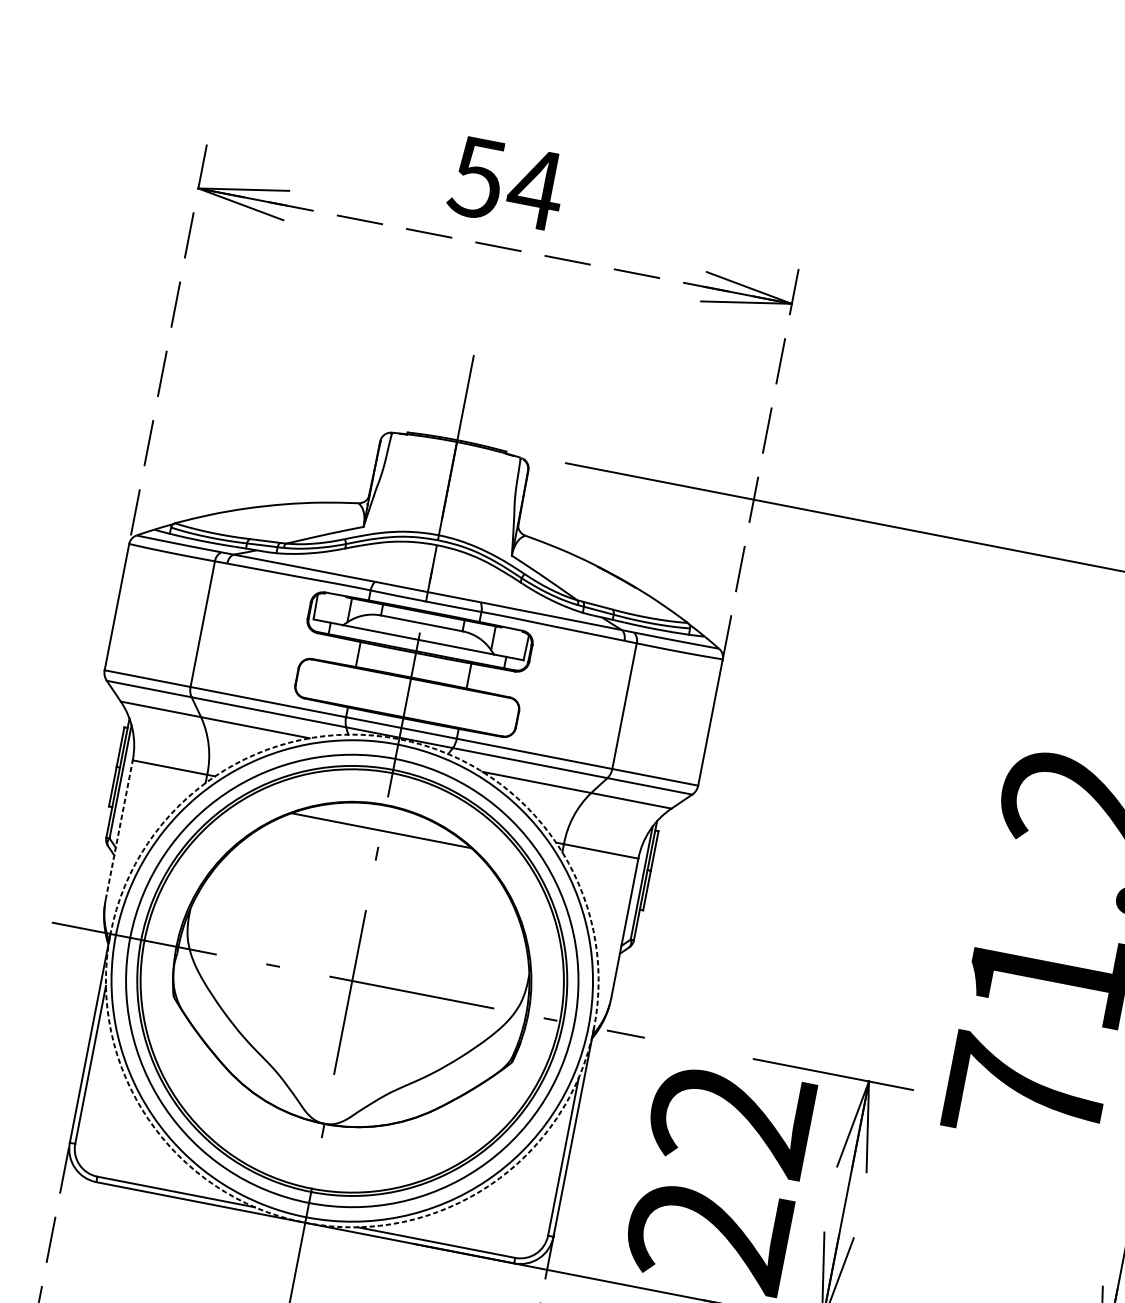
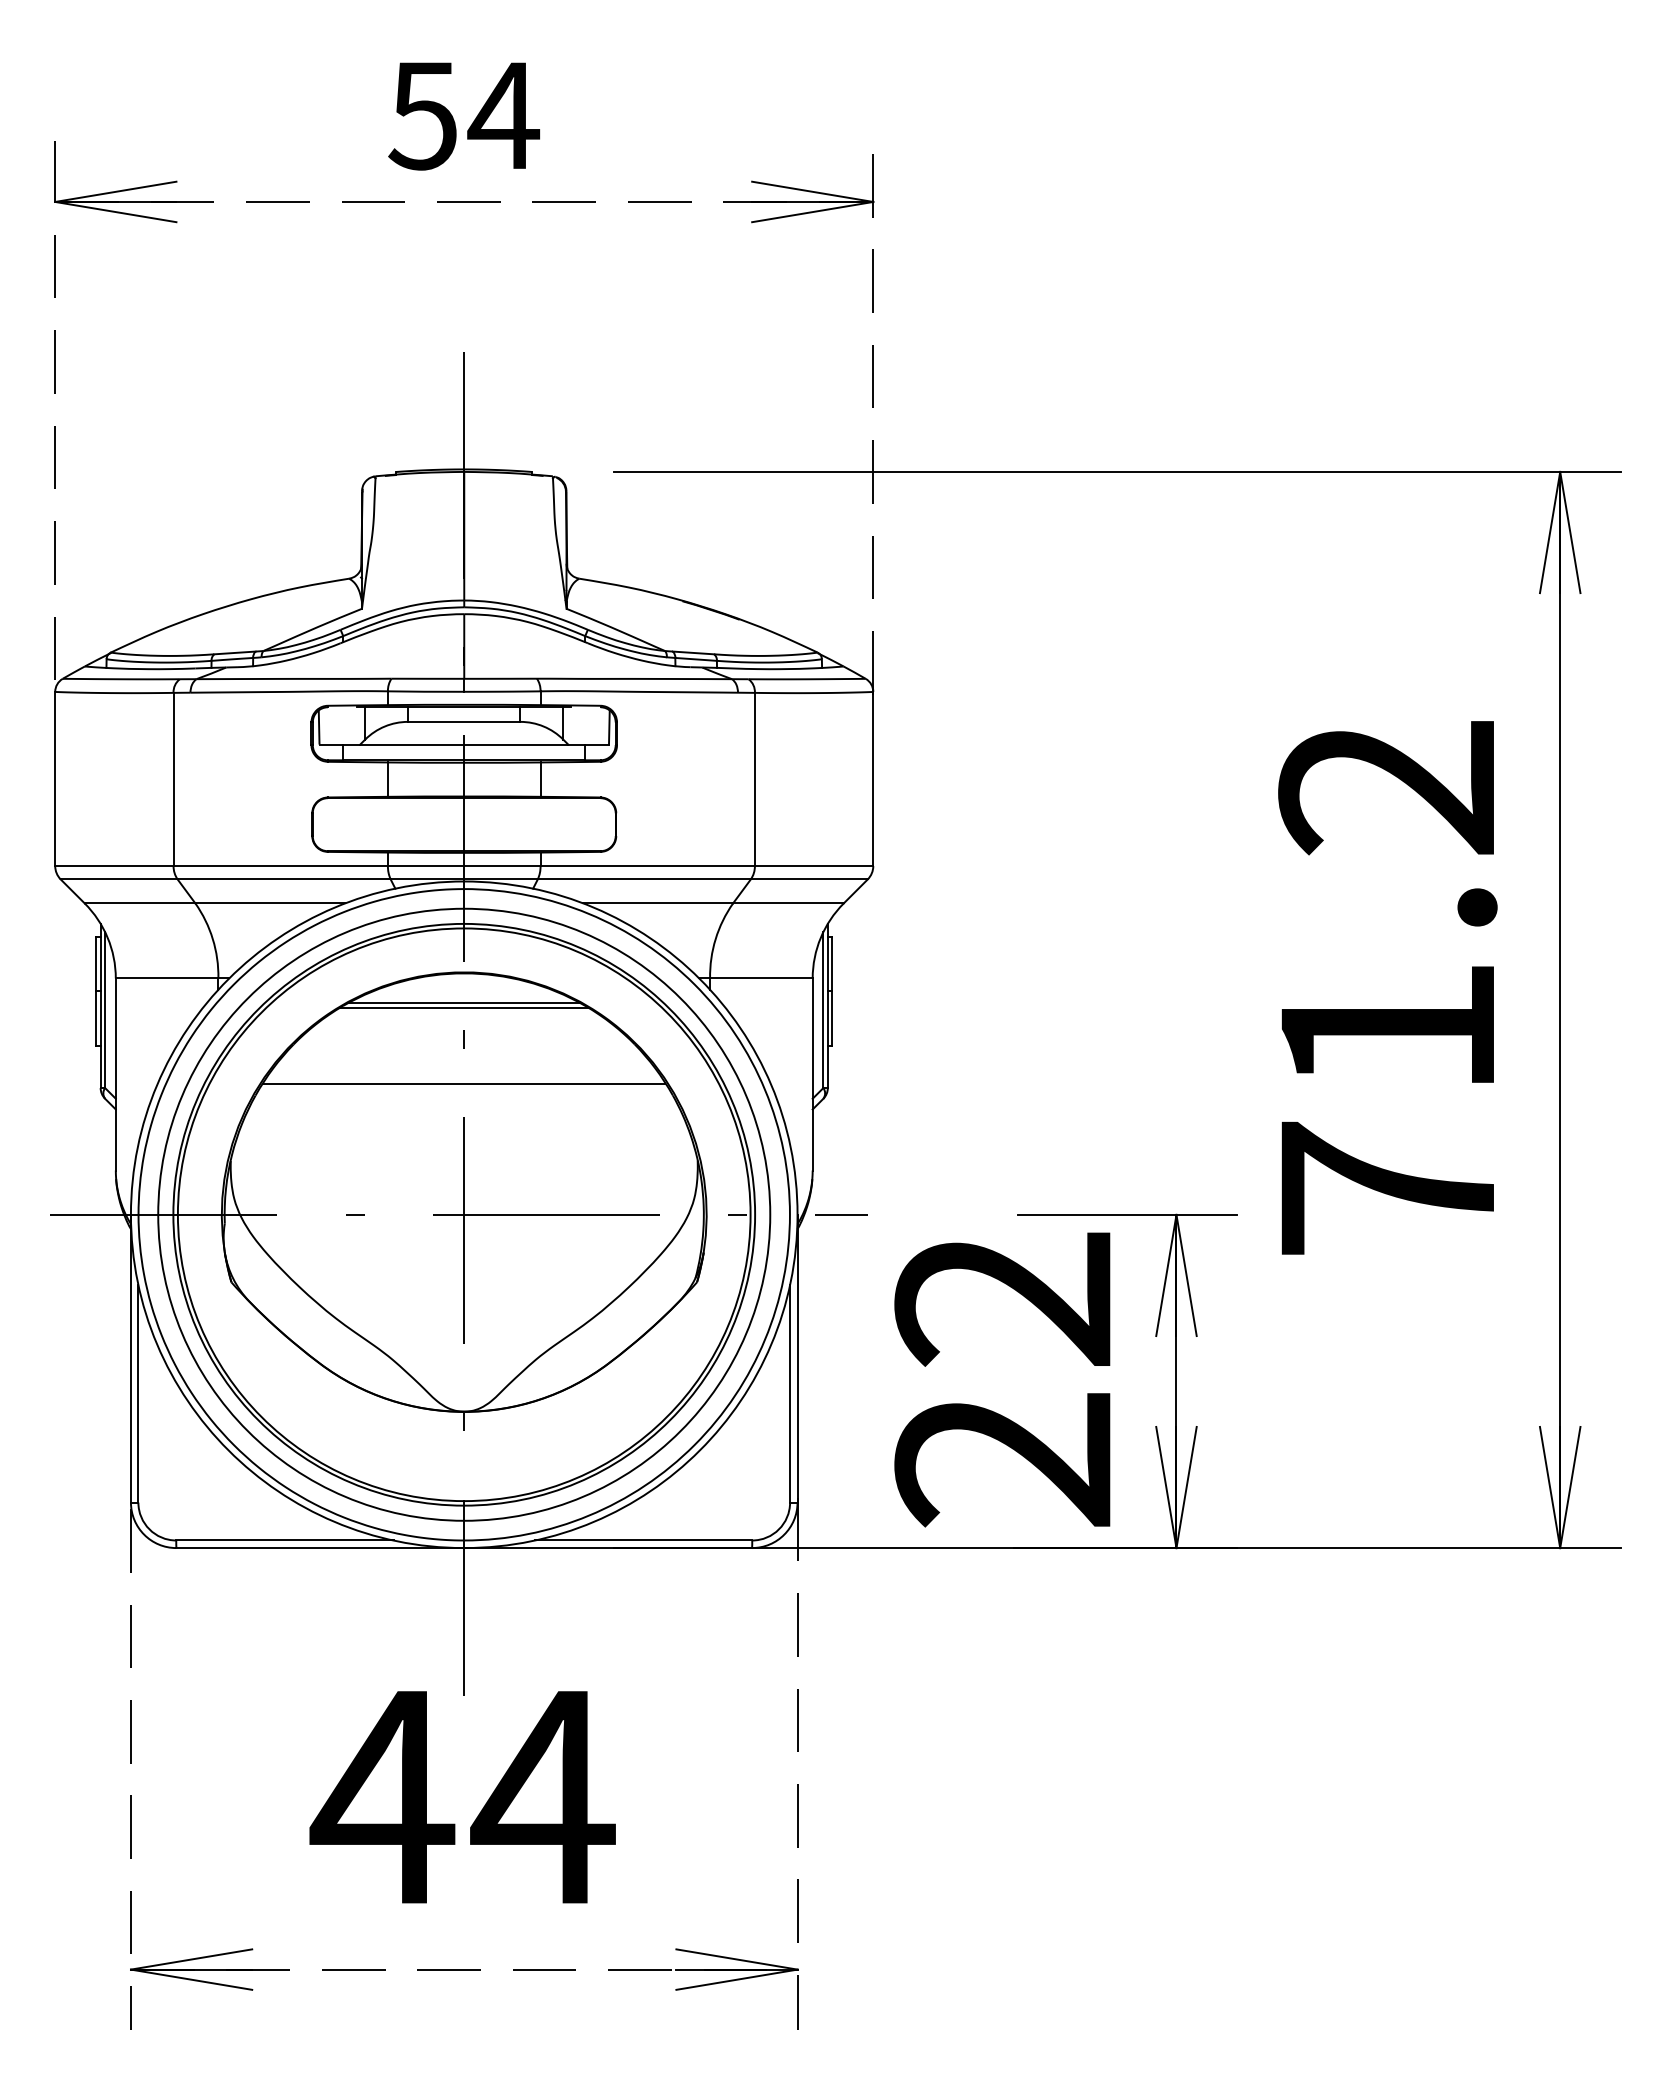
line: (381, 826) -> (463, 1002), added
line: (119, 829) -> (115, 1073), dashed -> solid
line: (370, 885) -> (463, 1083), added
circle: (351, 980) -> (463, 1214), dashed -> solid

